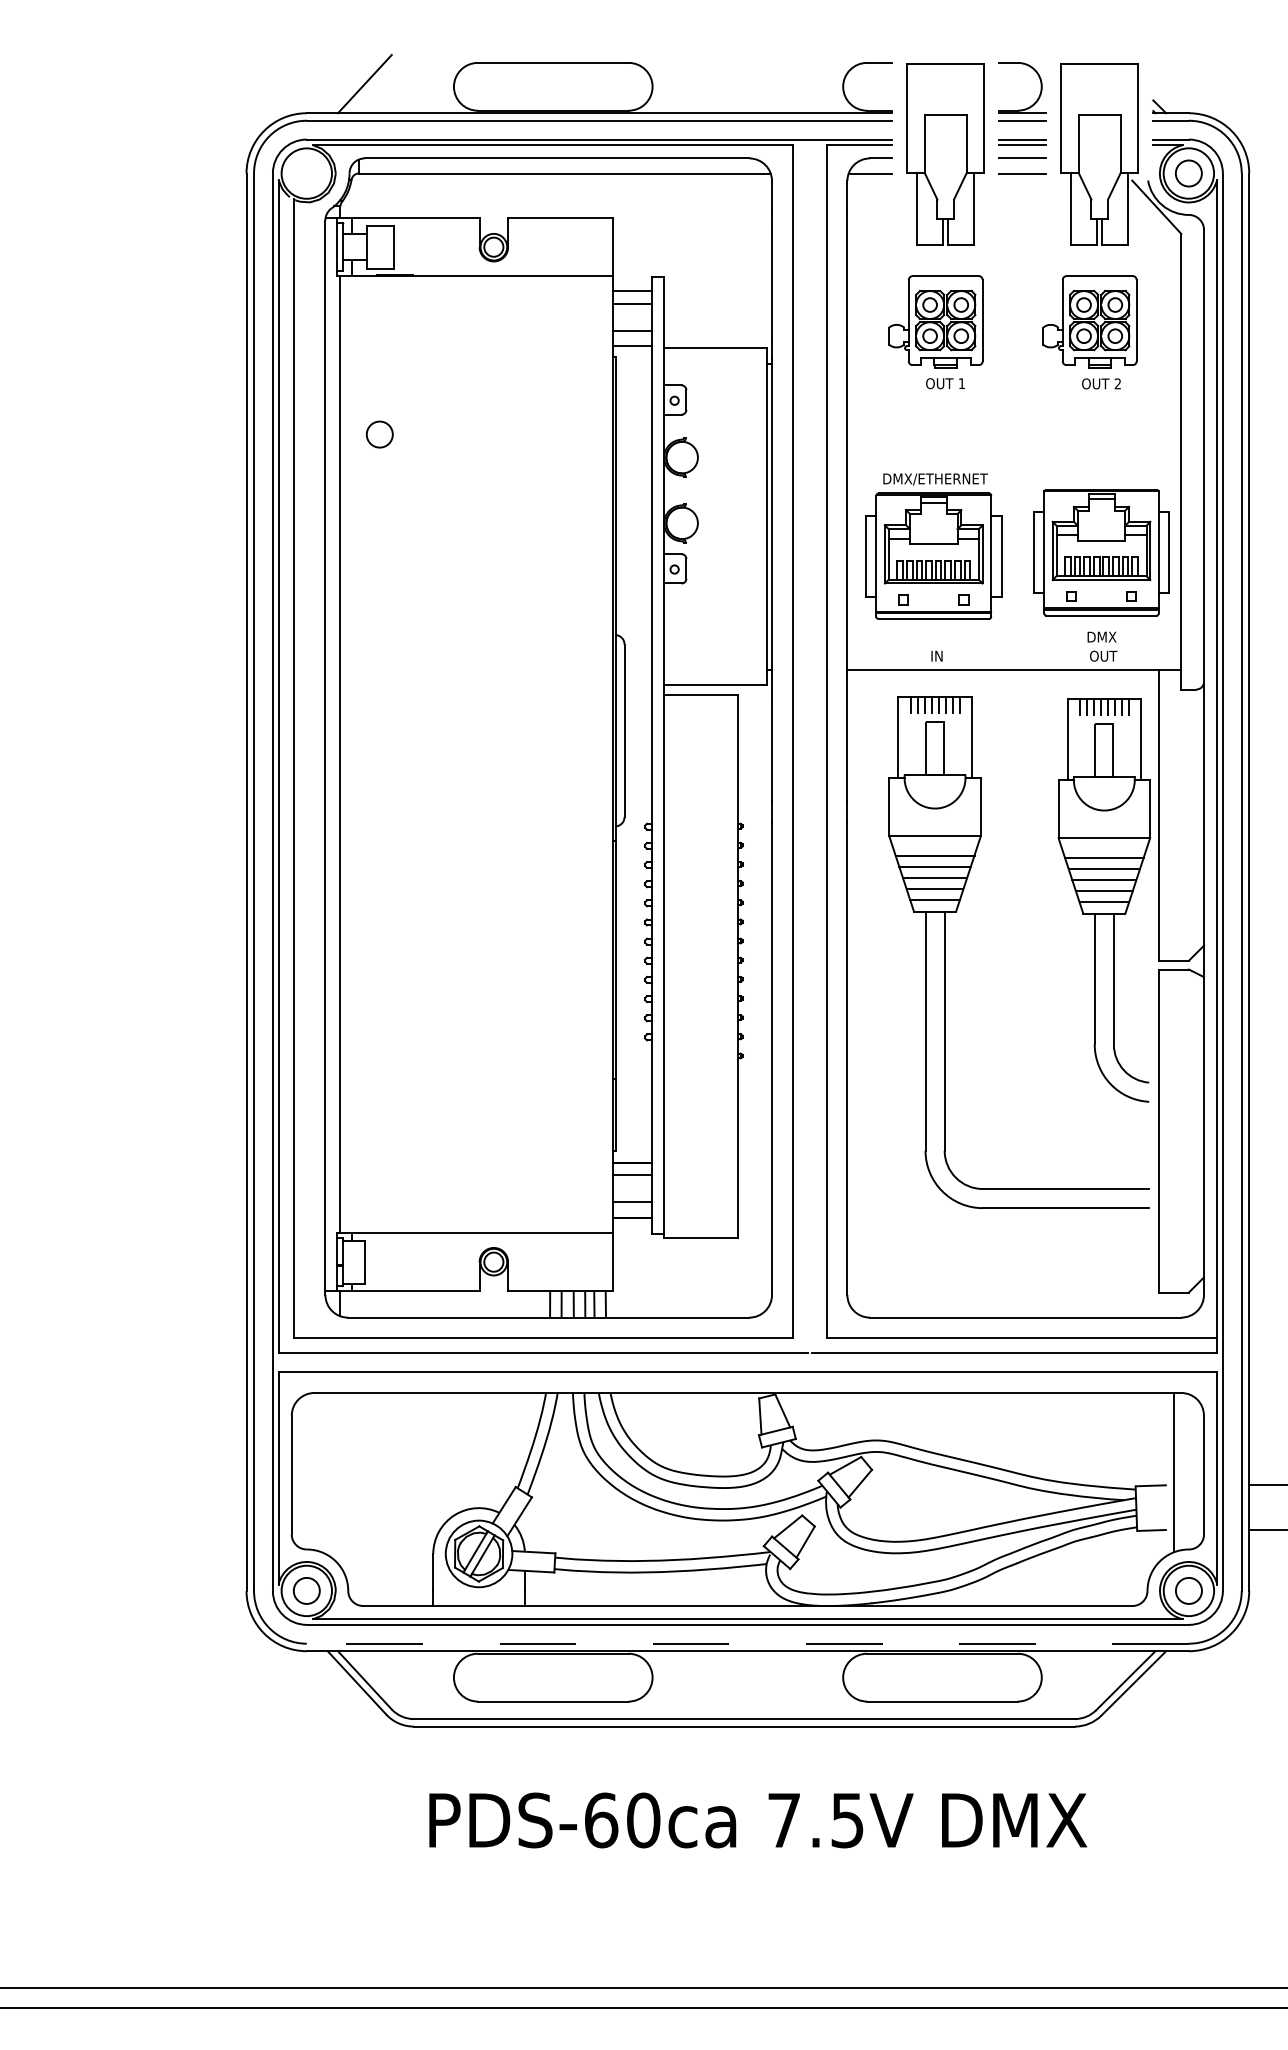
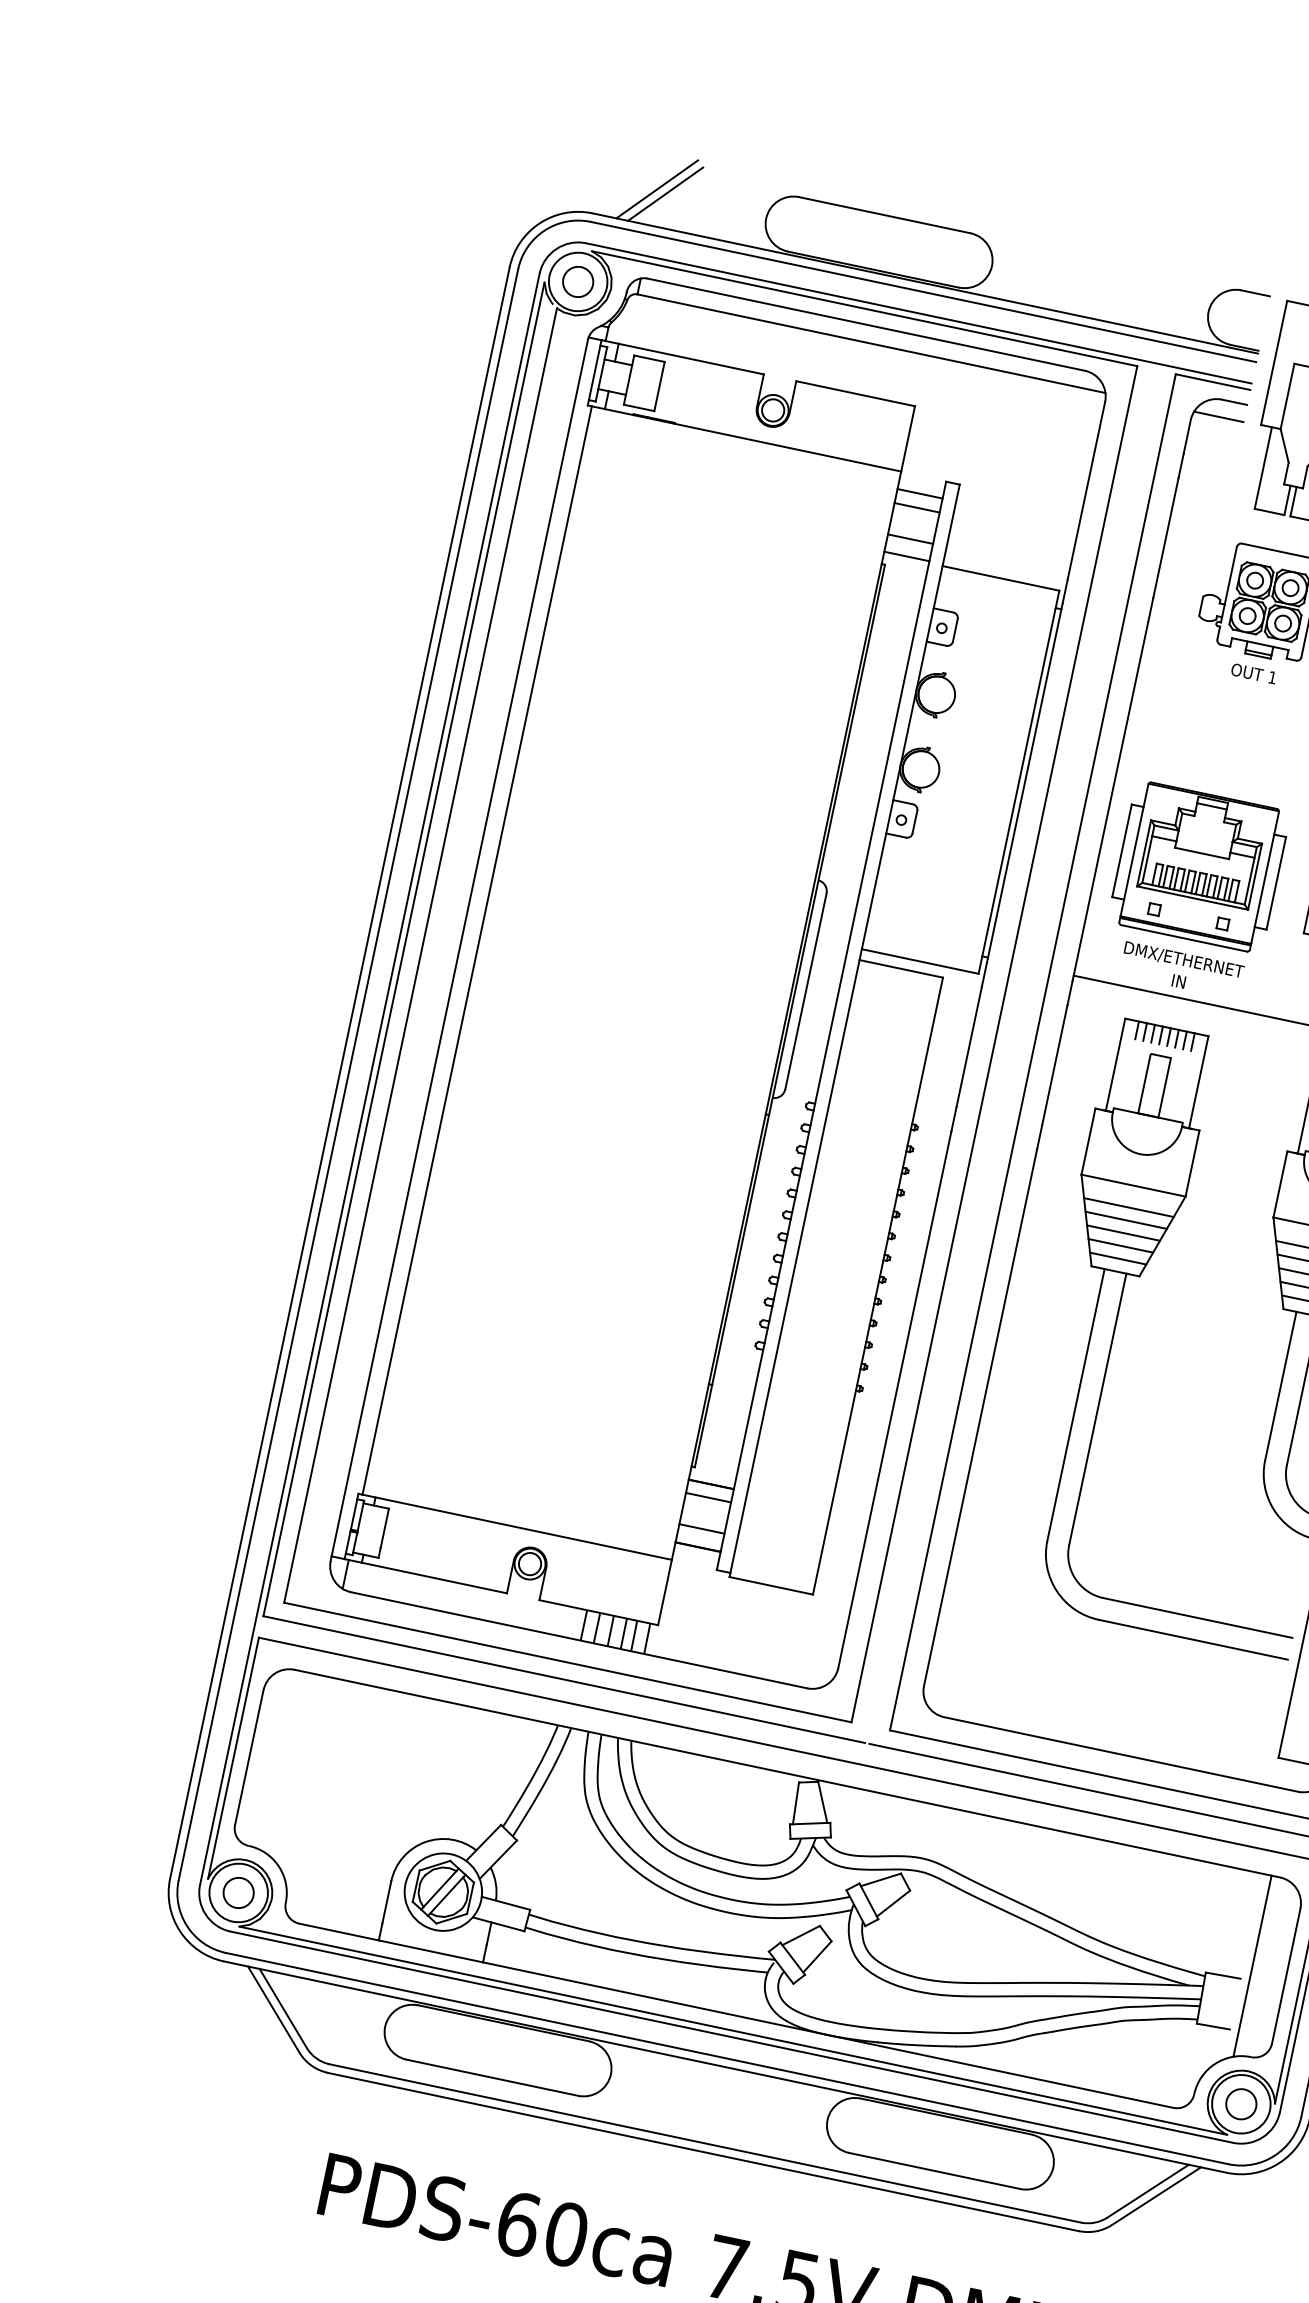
line: (356, 81) -> (656, 189), added
circle: (379, 434) -> (577, 281), moved
text: (935, 479) -> (1183, 960), moved
line: (747, 1643) -> (726, 2058), dashed -> solid

